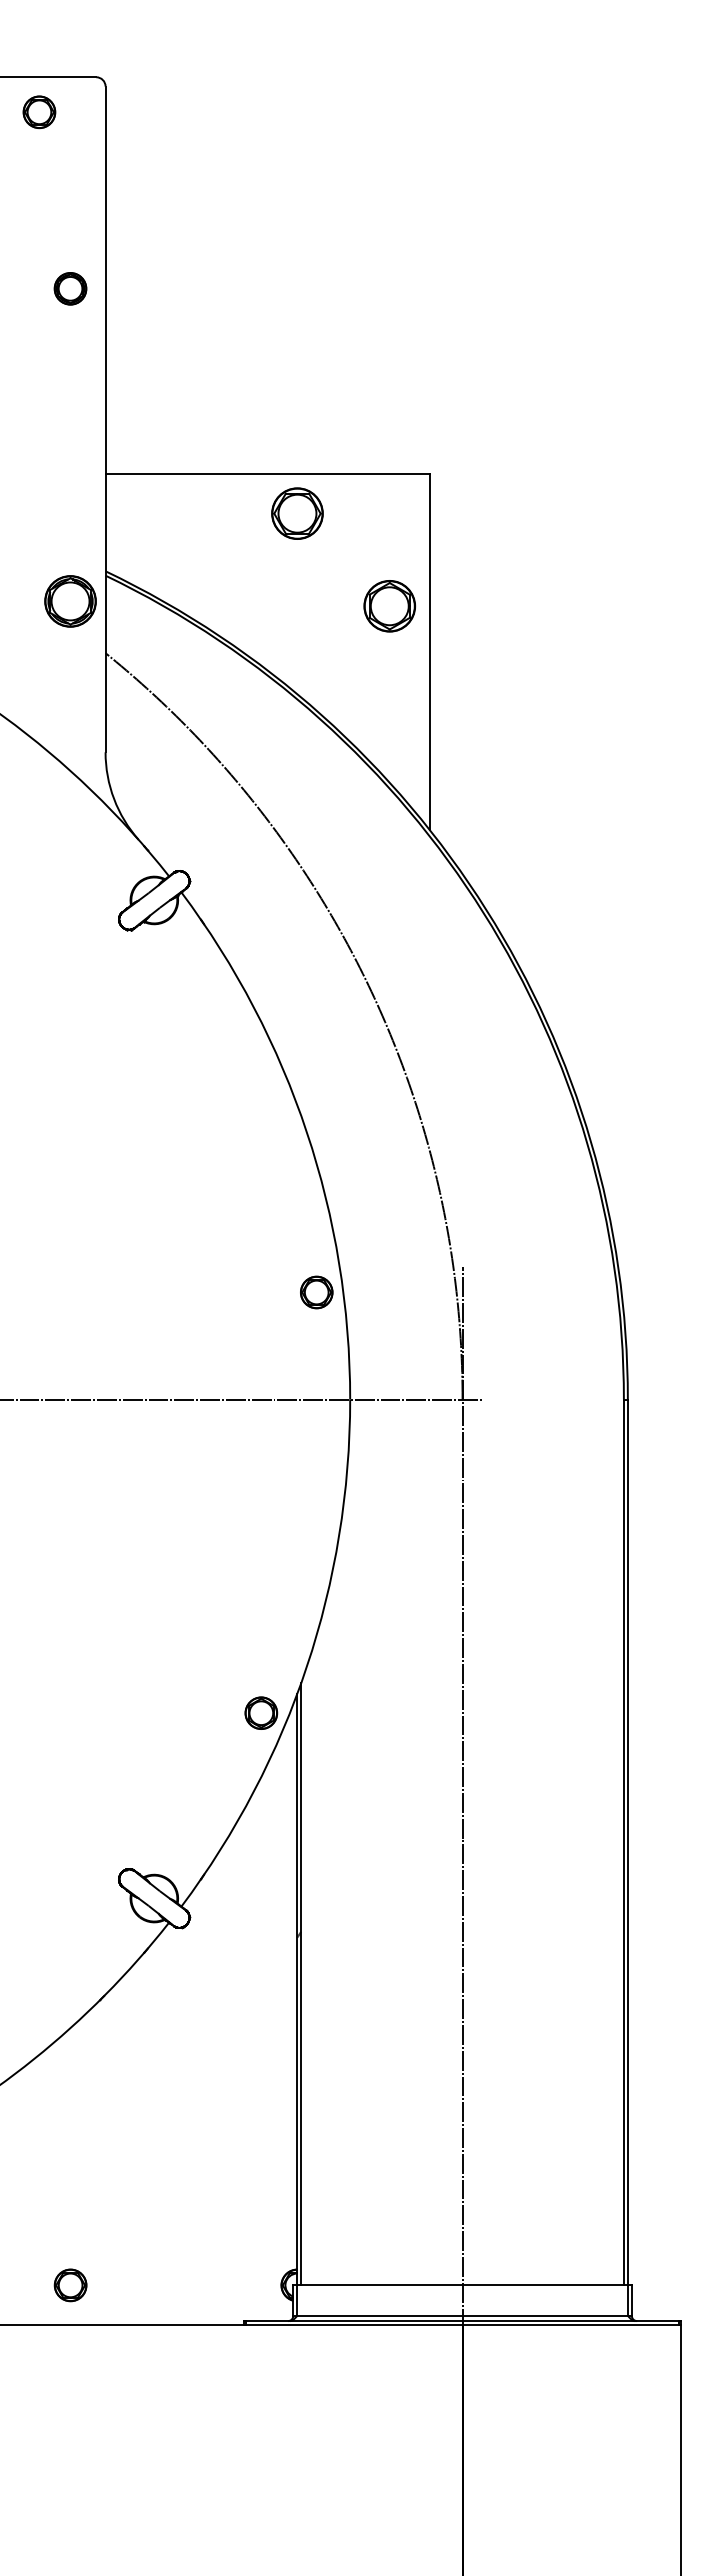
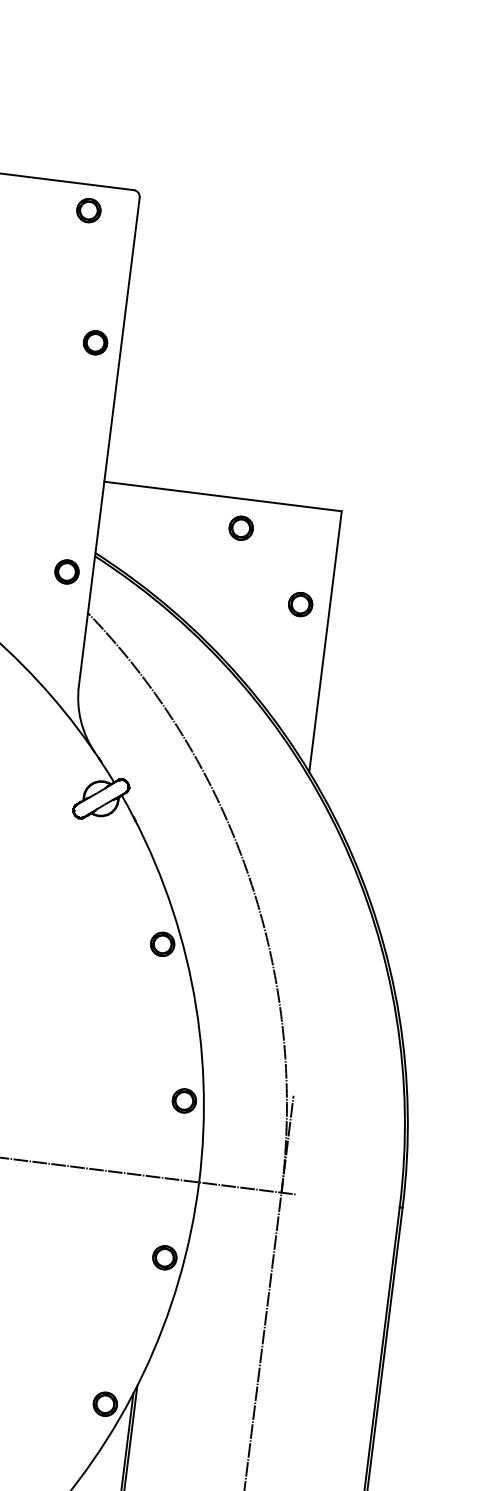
part: (296, 513) -> (240, 528), size x0.62
part: (70, 601) -> (66, 572), size x0.62
part: (389, 605) -> (300, 604), size x0.62
part: (261, 1085) -> (162, 944), added
part: (316, 1506) -> (164, 1257), added

